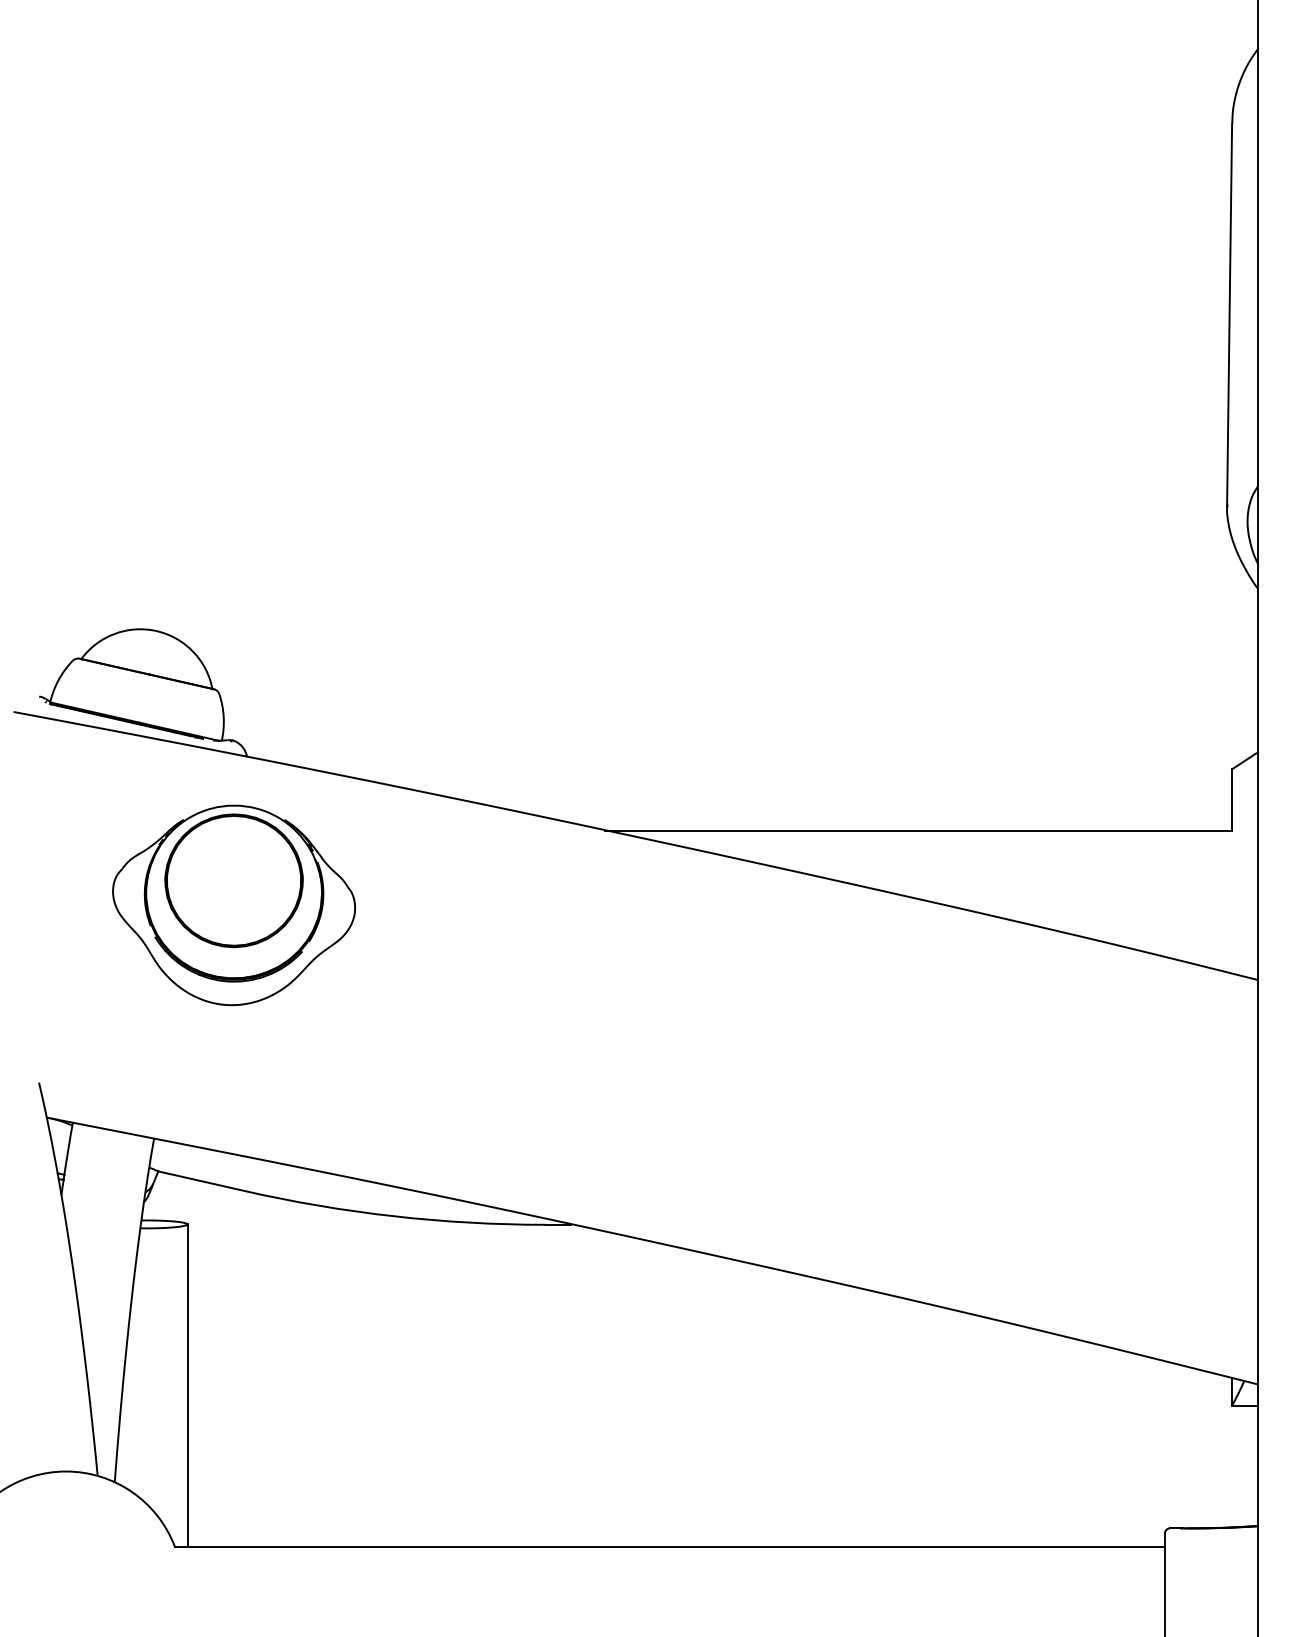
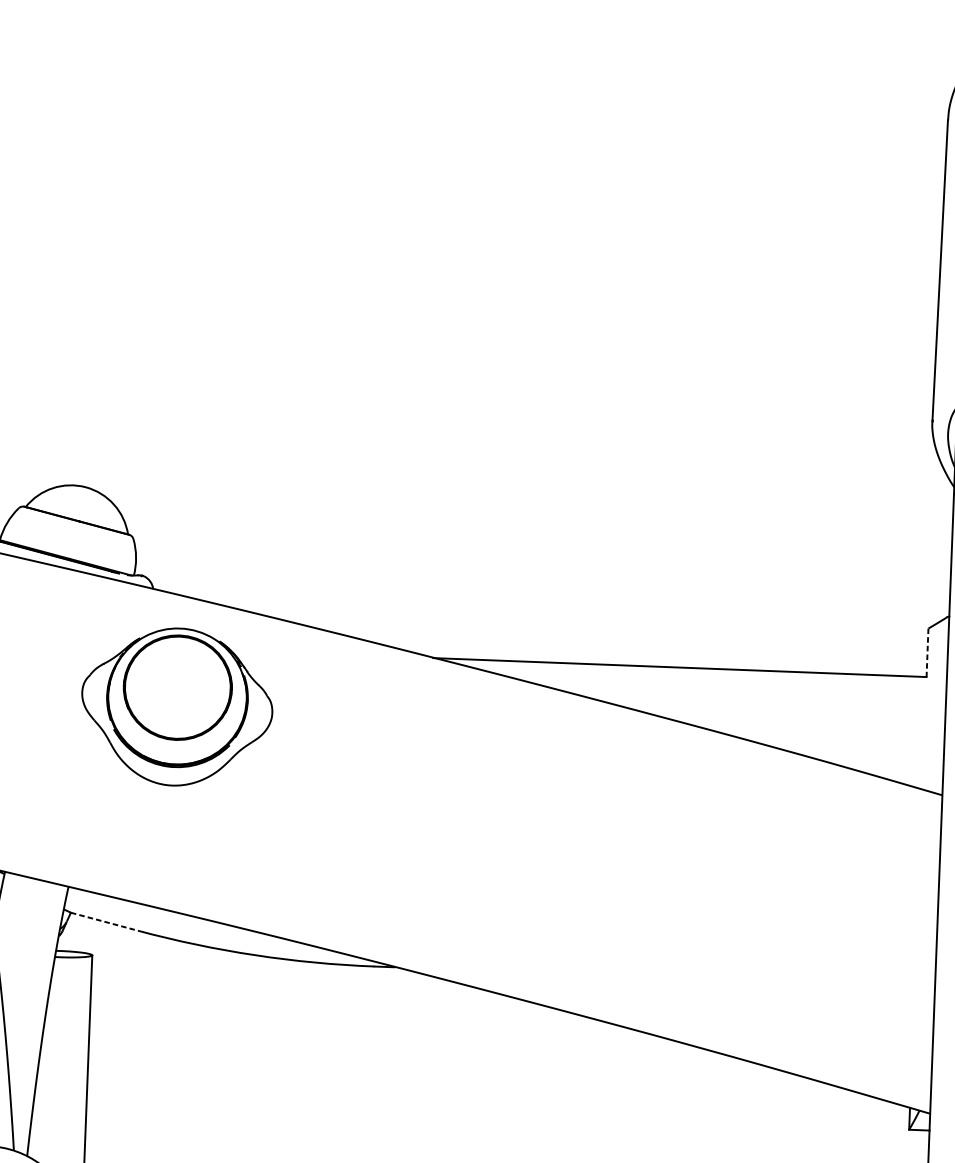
line: (1232, 799) -> (927, 652), solid -> dashed
part: (233, 905) -> (176, 707), moved
line: (201, 1181) -> (104, 921), solid -> dashed

